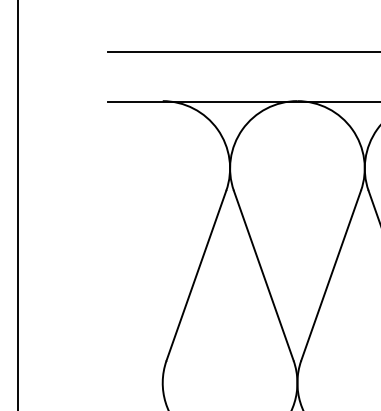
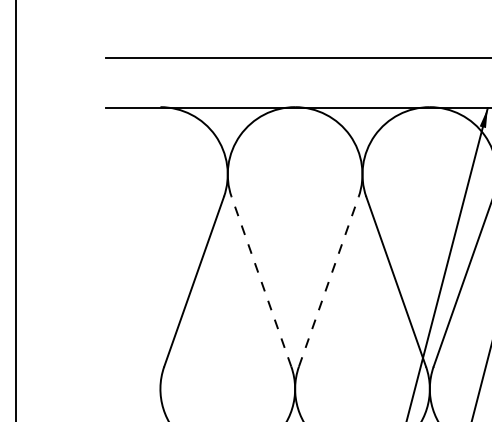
line: (263, 275) -> (261, 281), solid -> dashed
line: (330, 275) -> (328, 281), solid -> dashed

